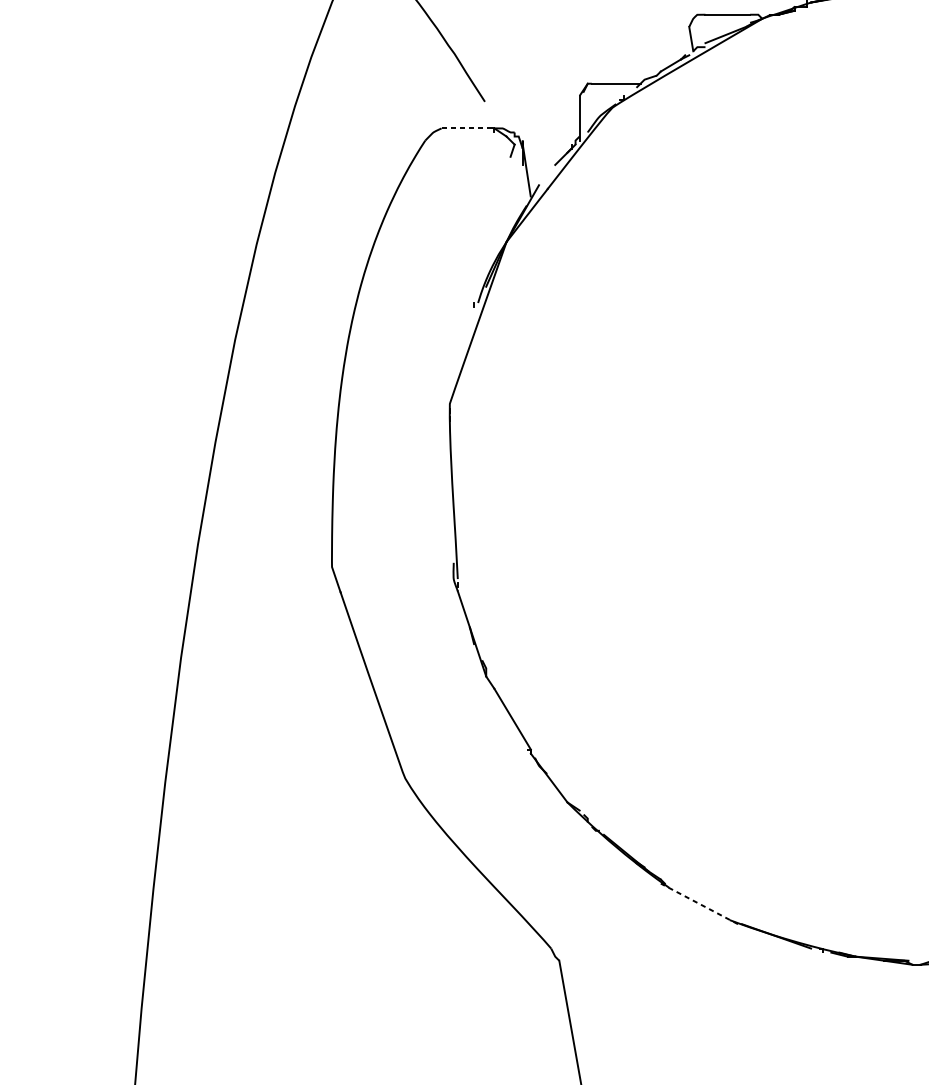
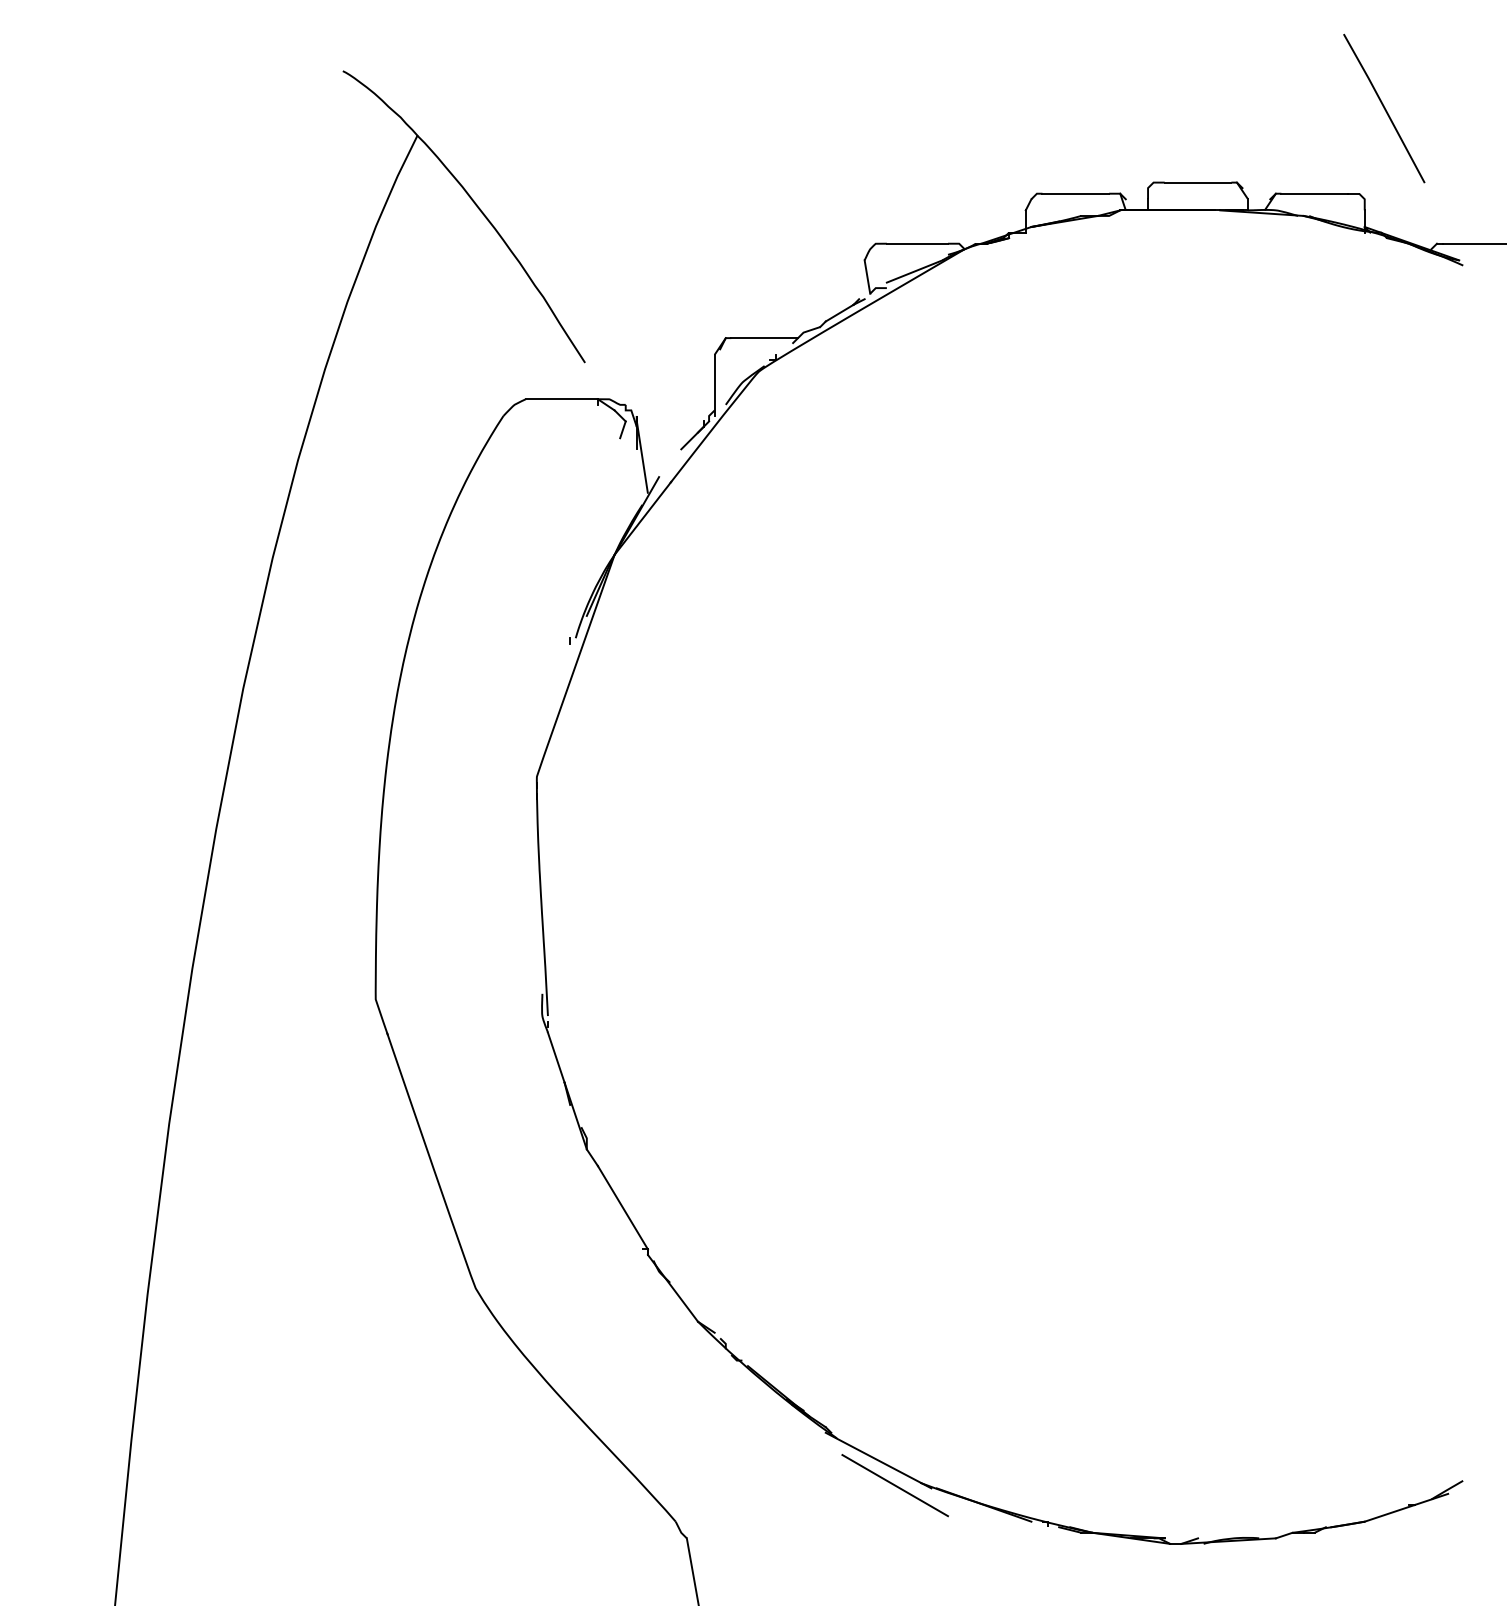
line: (468, 128) -> (562, 399), dashed -> solid
line: (699, 903) -> (878, 1460), dashed -> solid
line: (711, 922) -> (895, 1485), added

